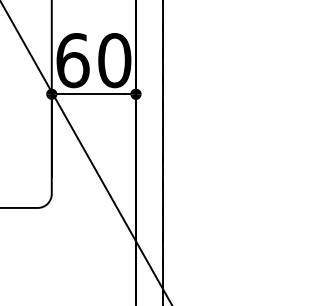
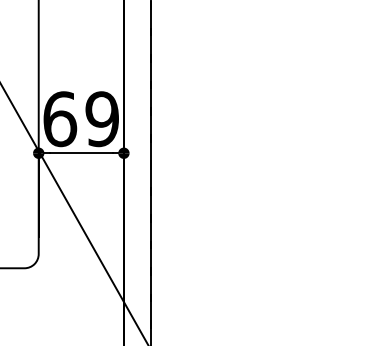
text: (114, 60) -> (102, 119), 60 -> 69

